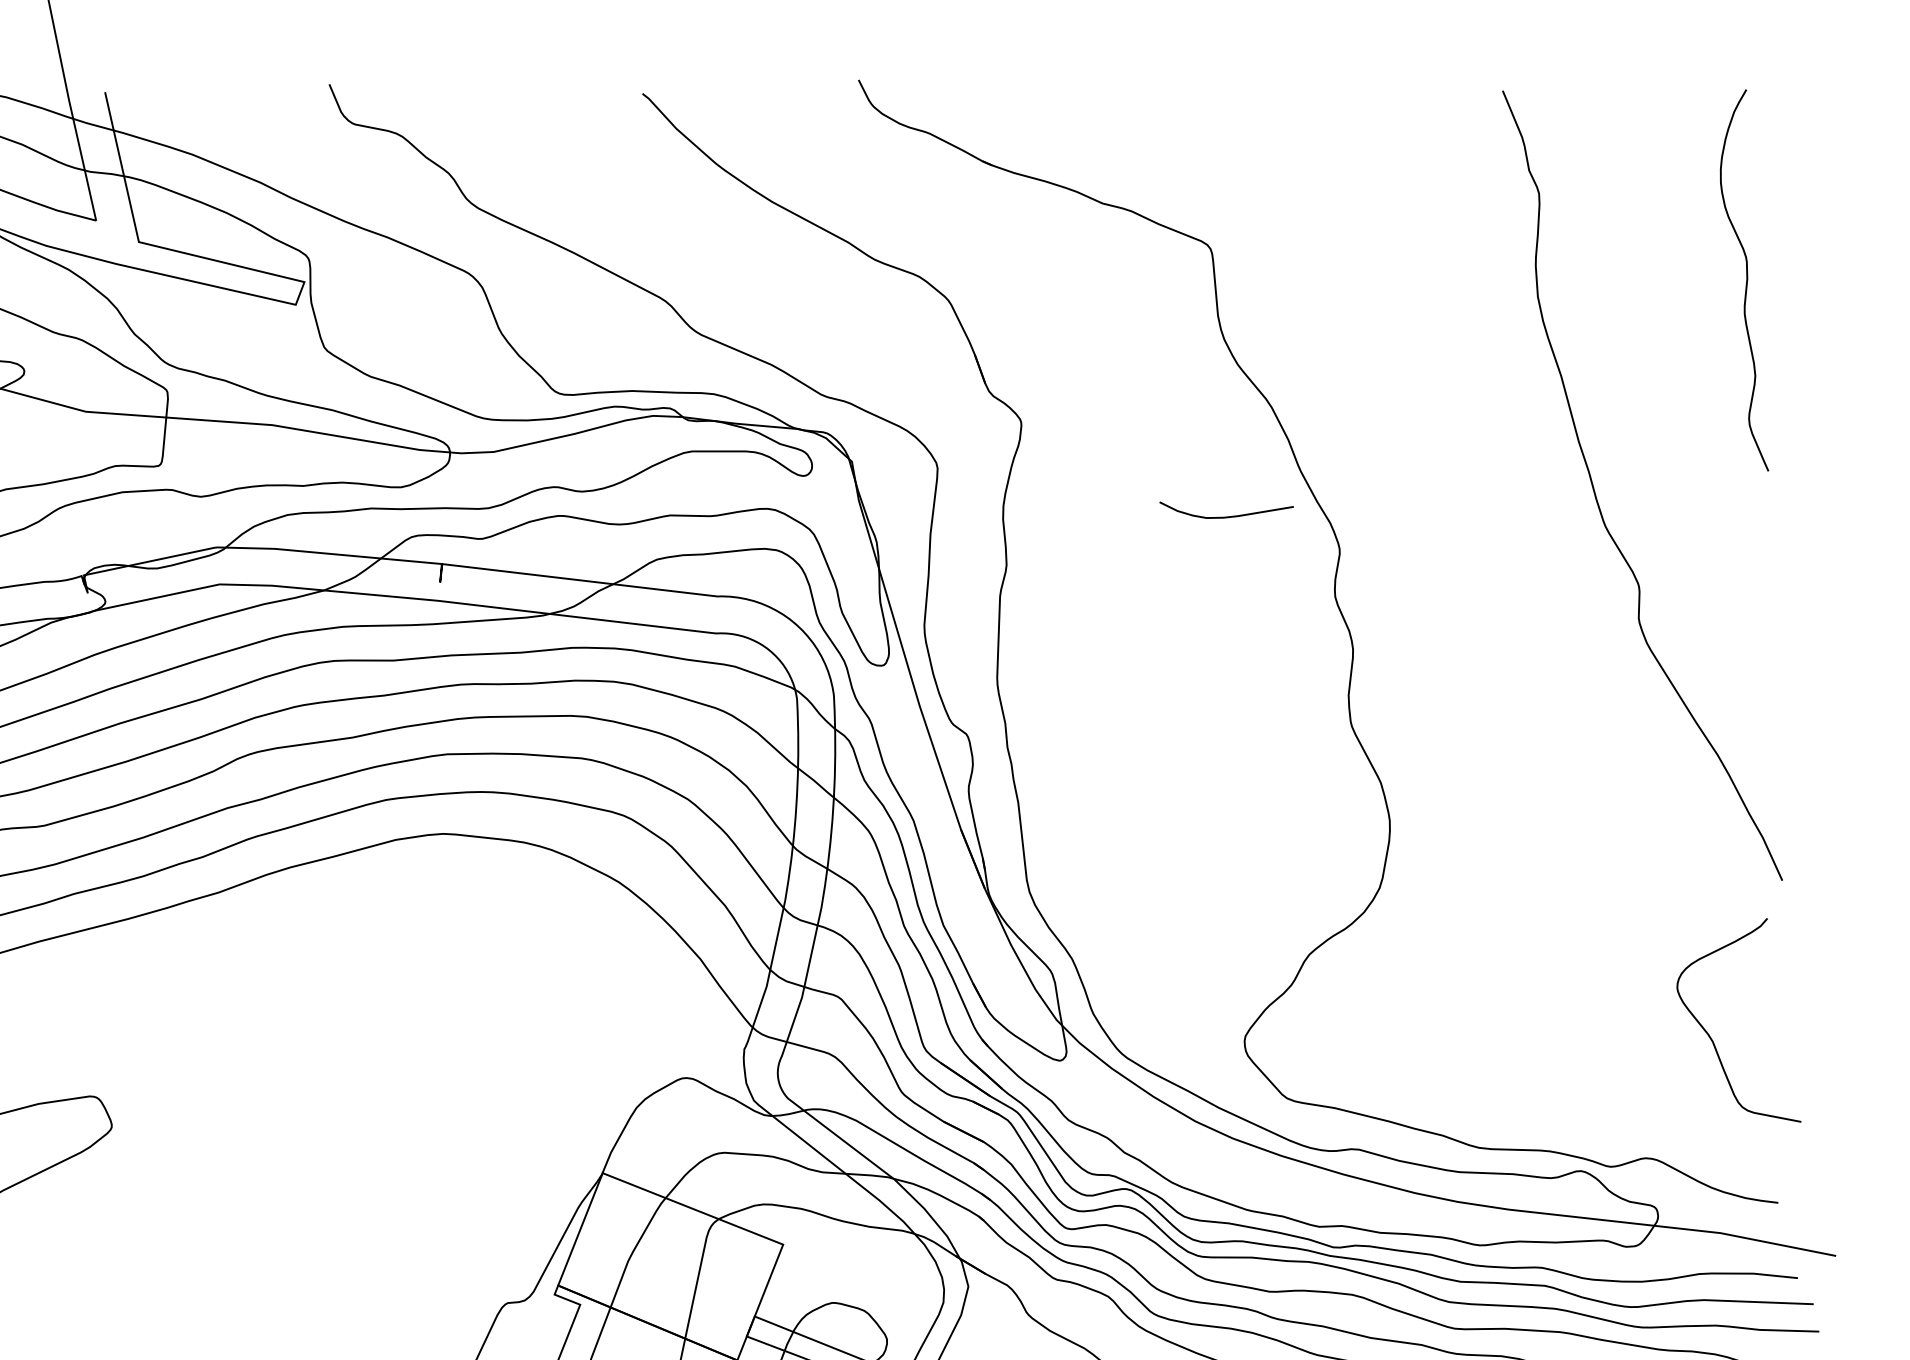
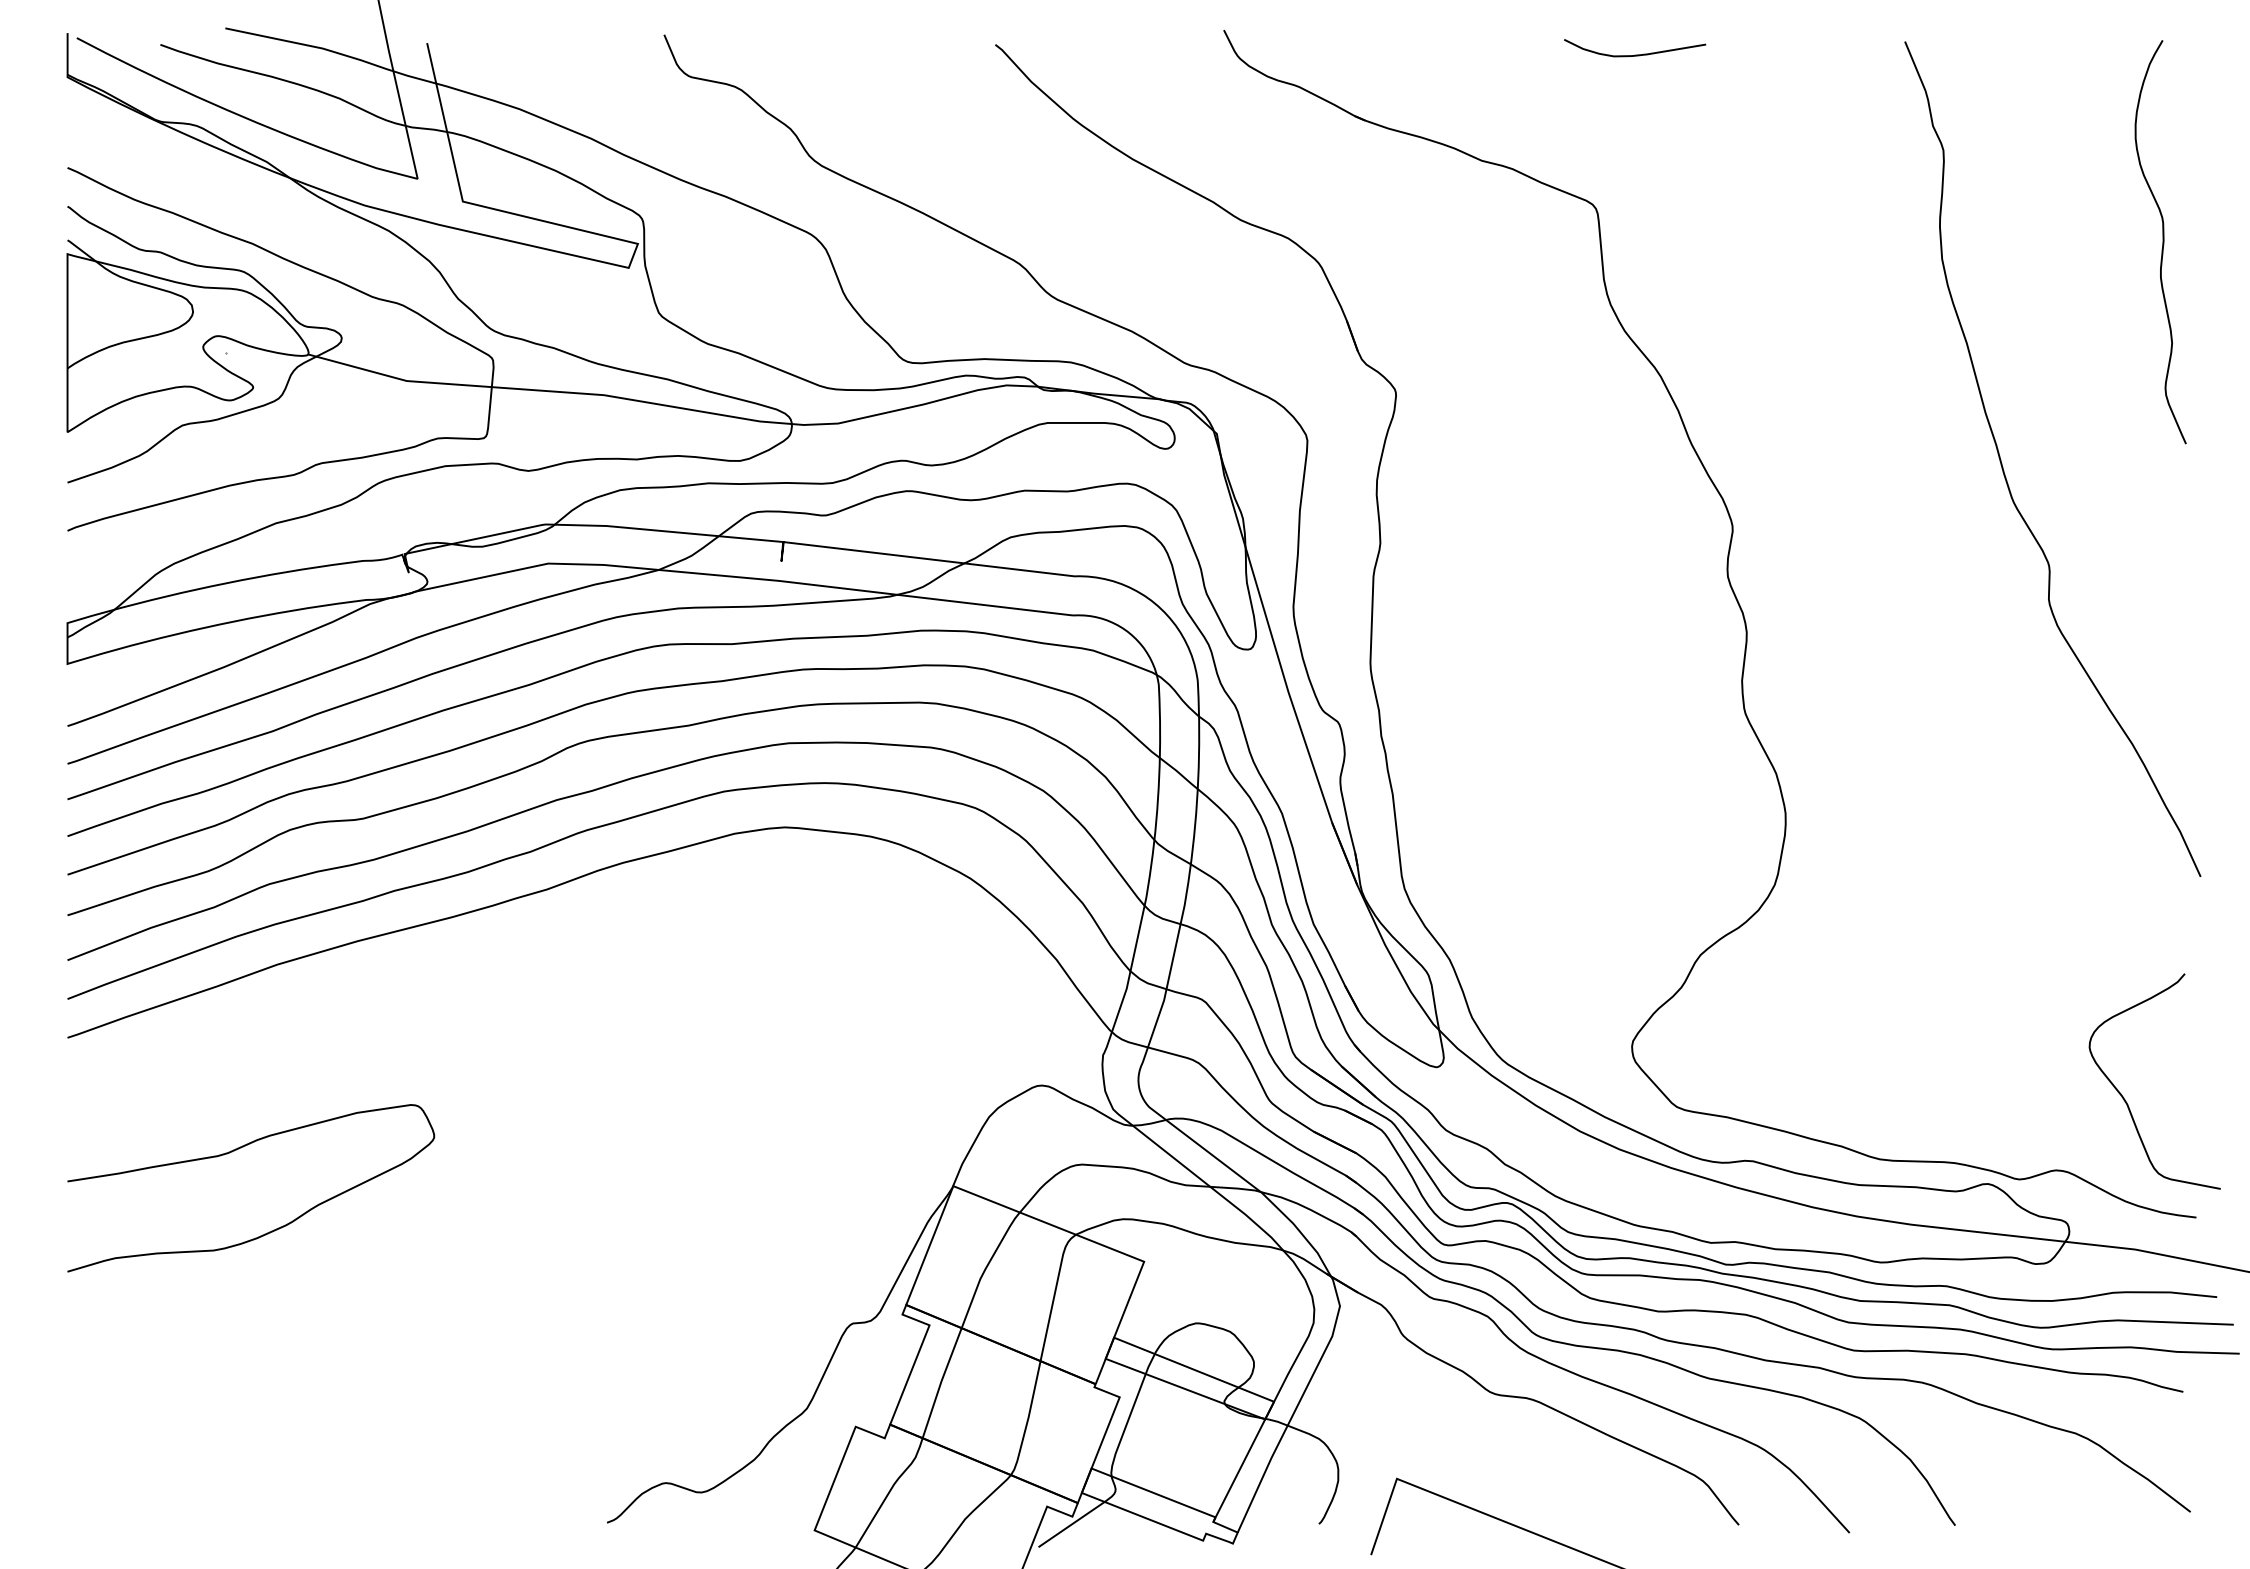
curve: (1227, 516) -> (1635, 54), moved
curve: (1711, 1037) -> (2125, 1099), moved

